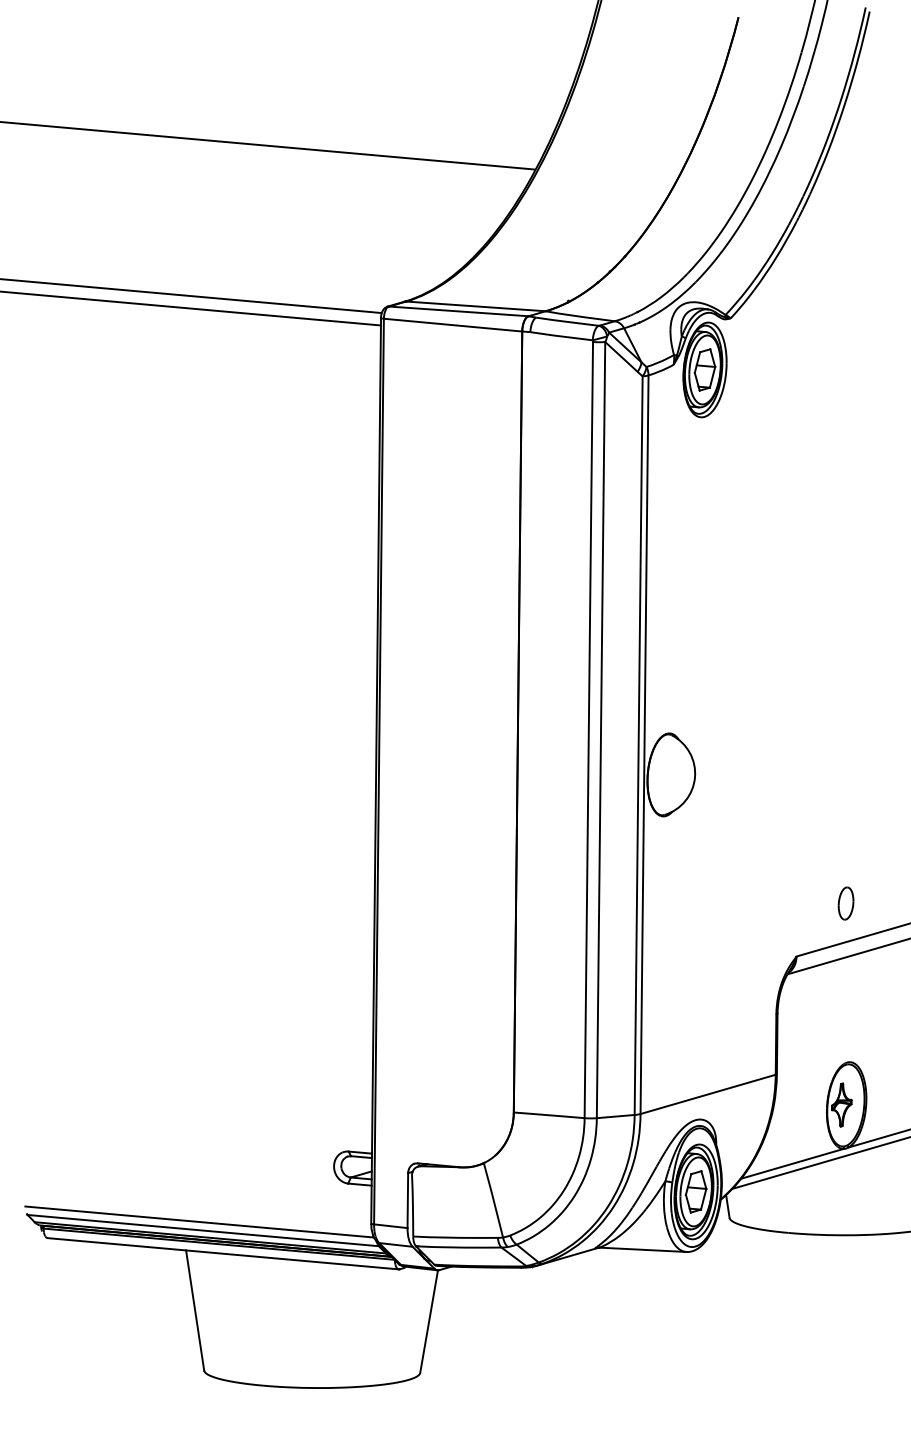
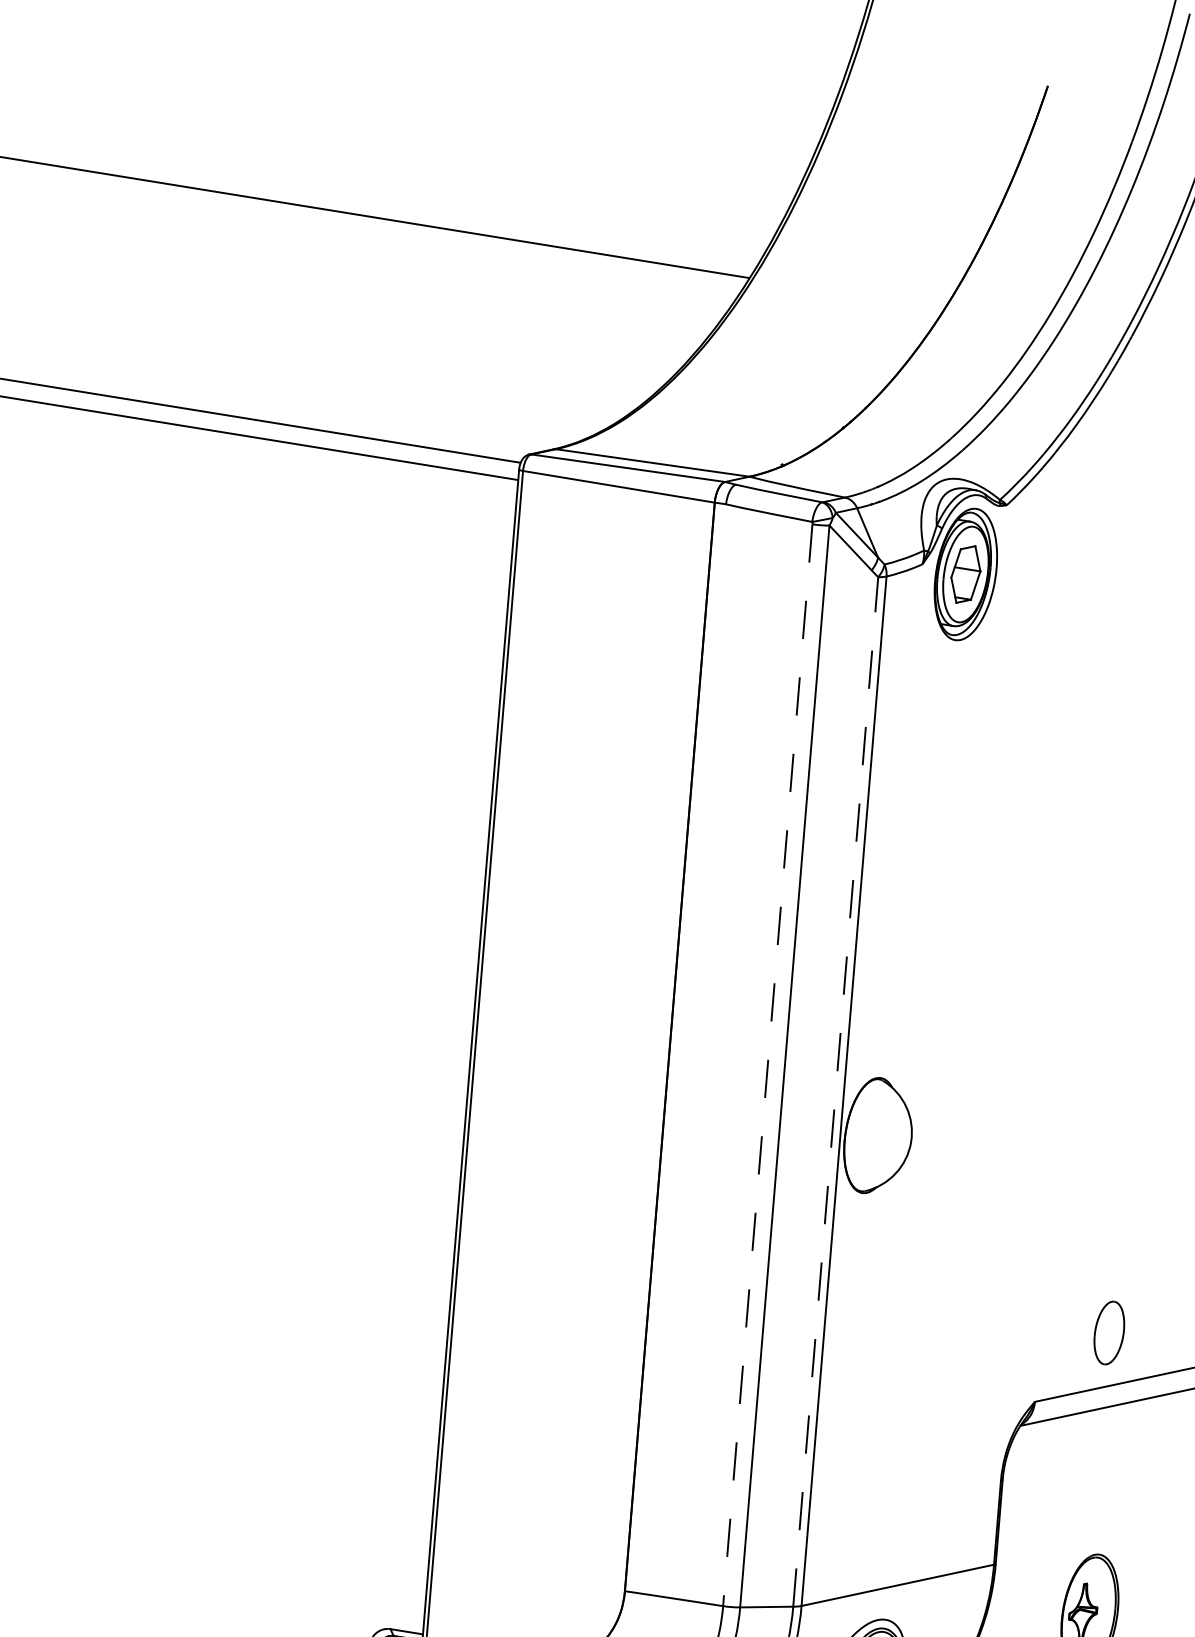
line: (588, 730) -> (767, 1065), solid -> dashed
line: (638, 745) -> (835, 1091), solid -> dashed
part: (845, 903) -> (1108, 1332), size x1.4

